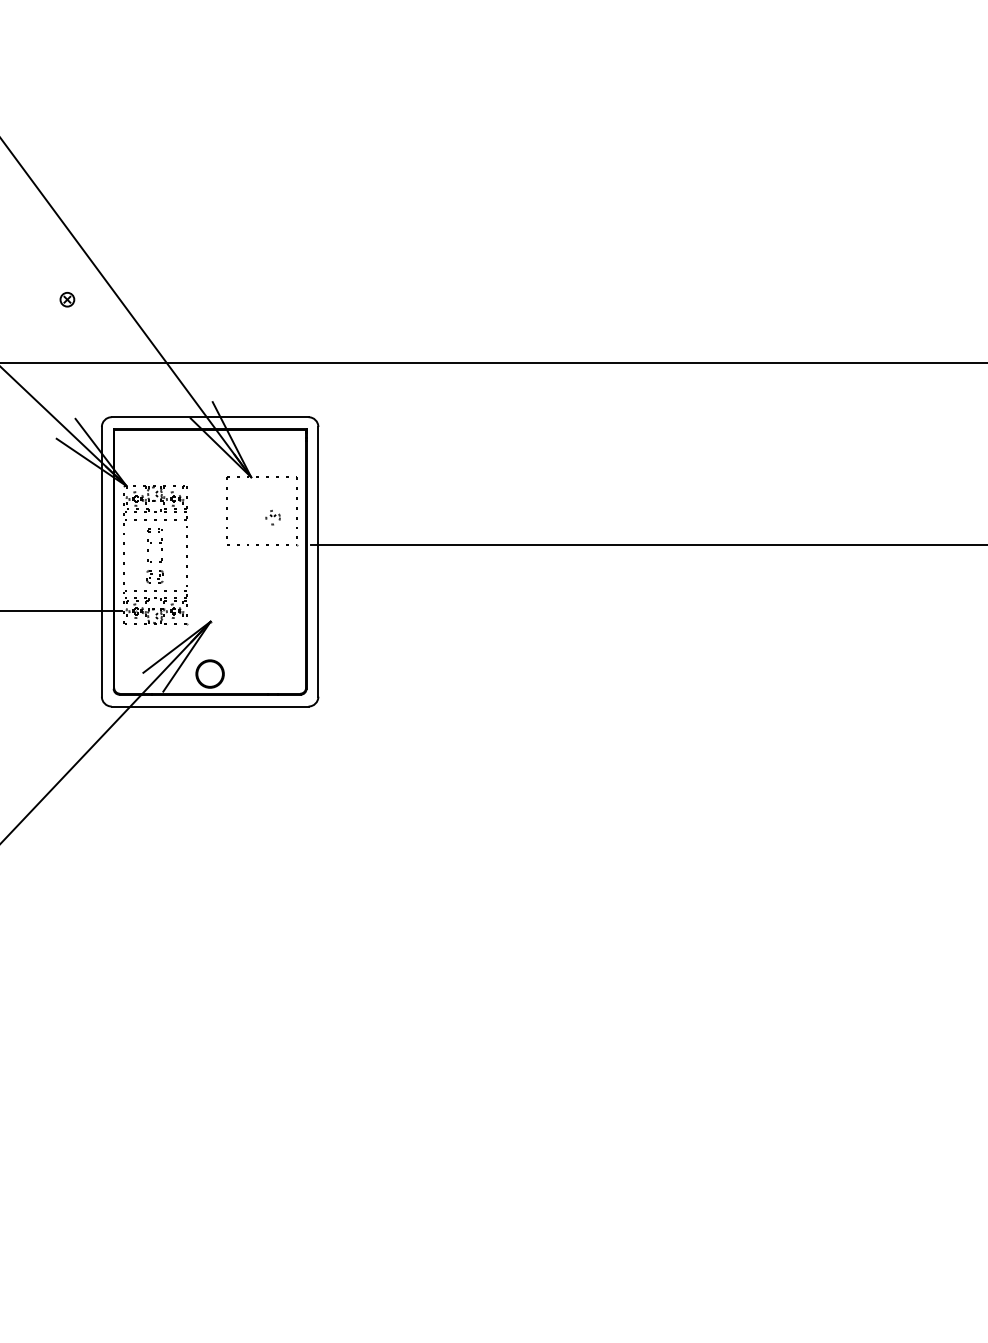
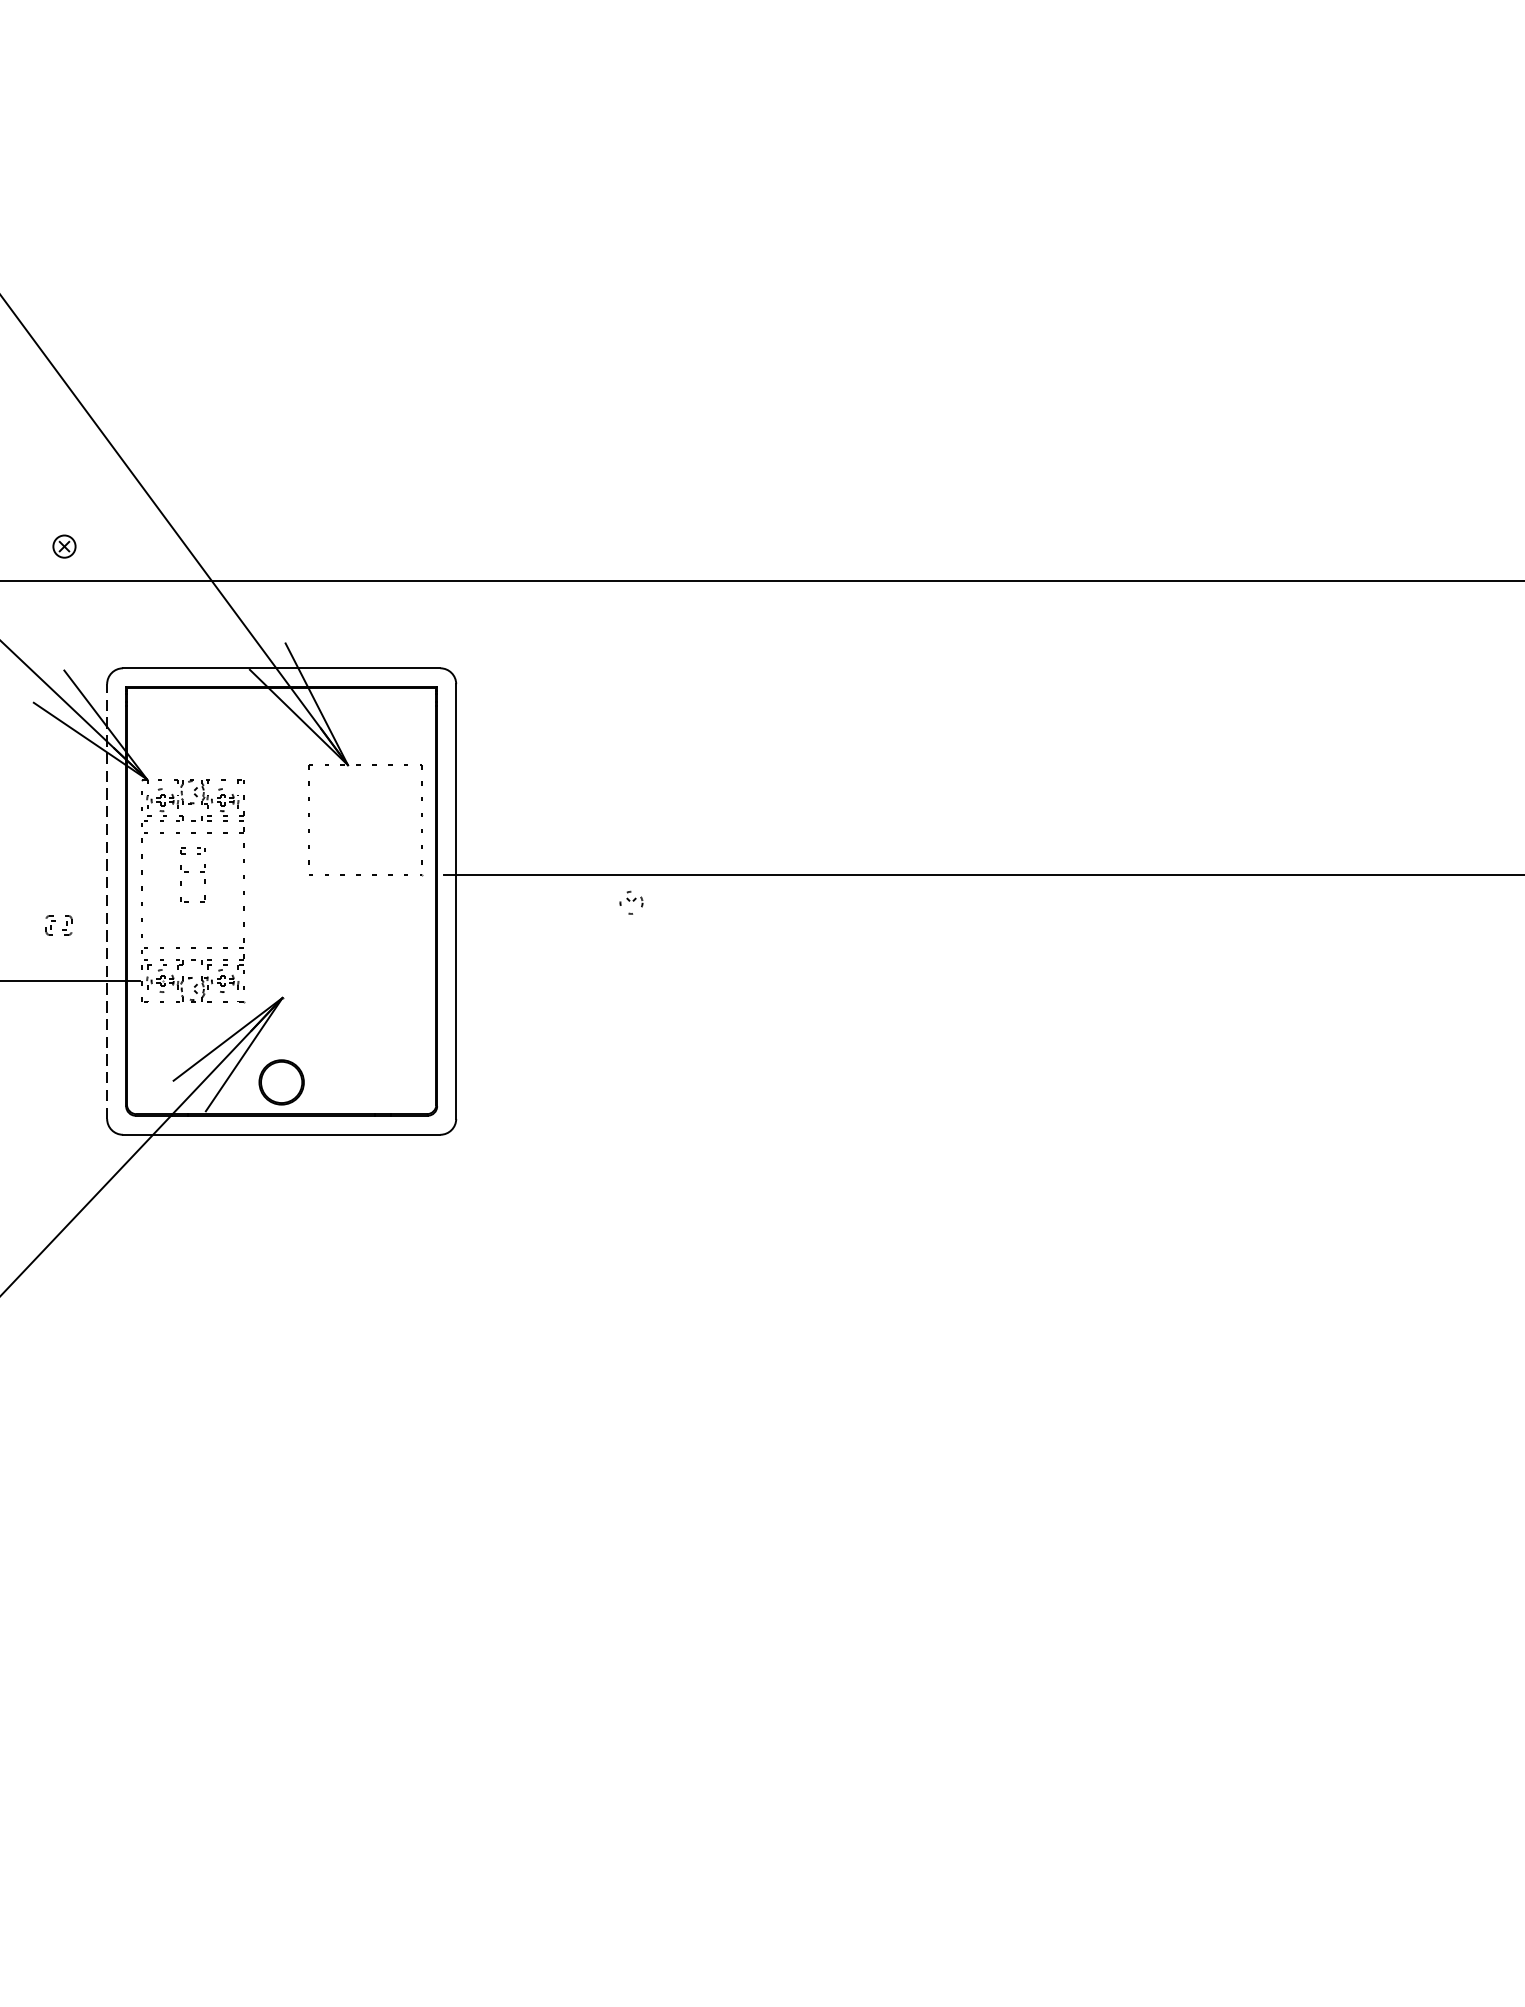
part: (67, 299) -> (64, 546), moved
part: (272, 517) -> (630, 902), moved
line: (101, 561) -> (106, 900), solid -> dashed
part: (154, 576) -> (58, 925), moved

